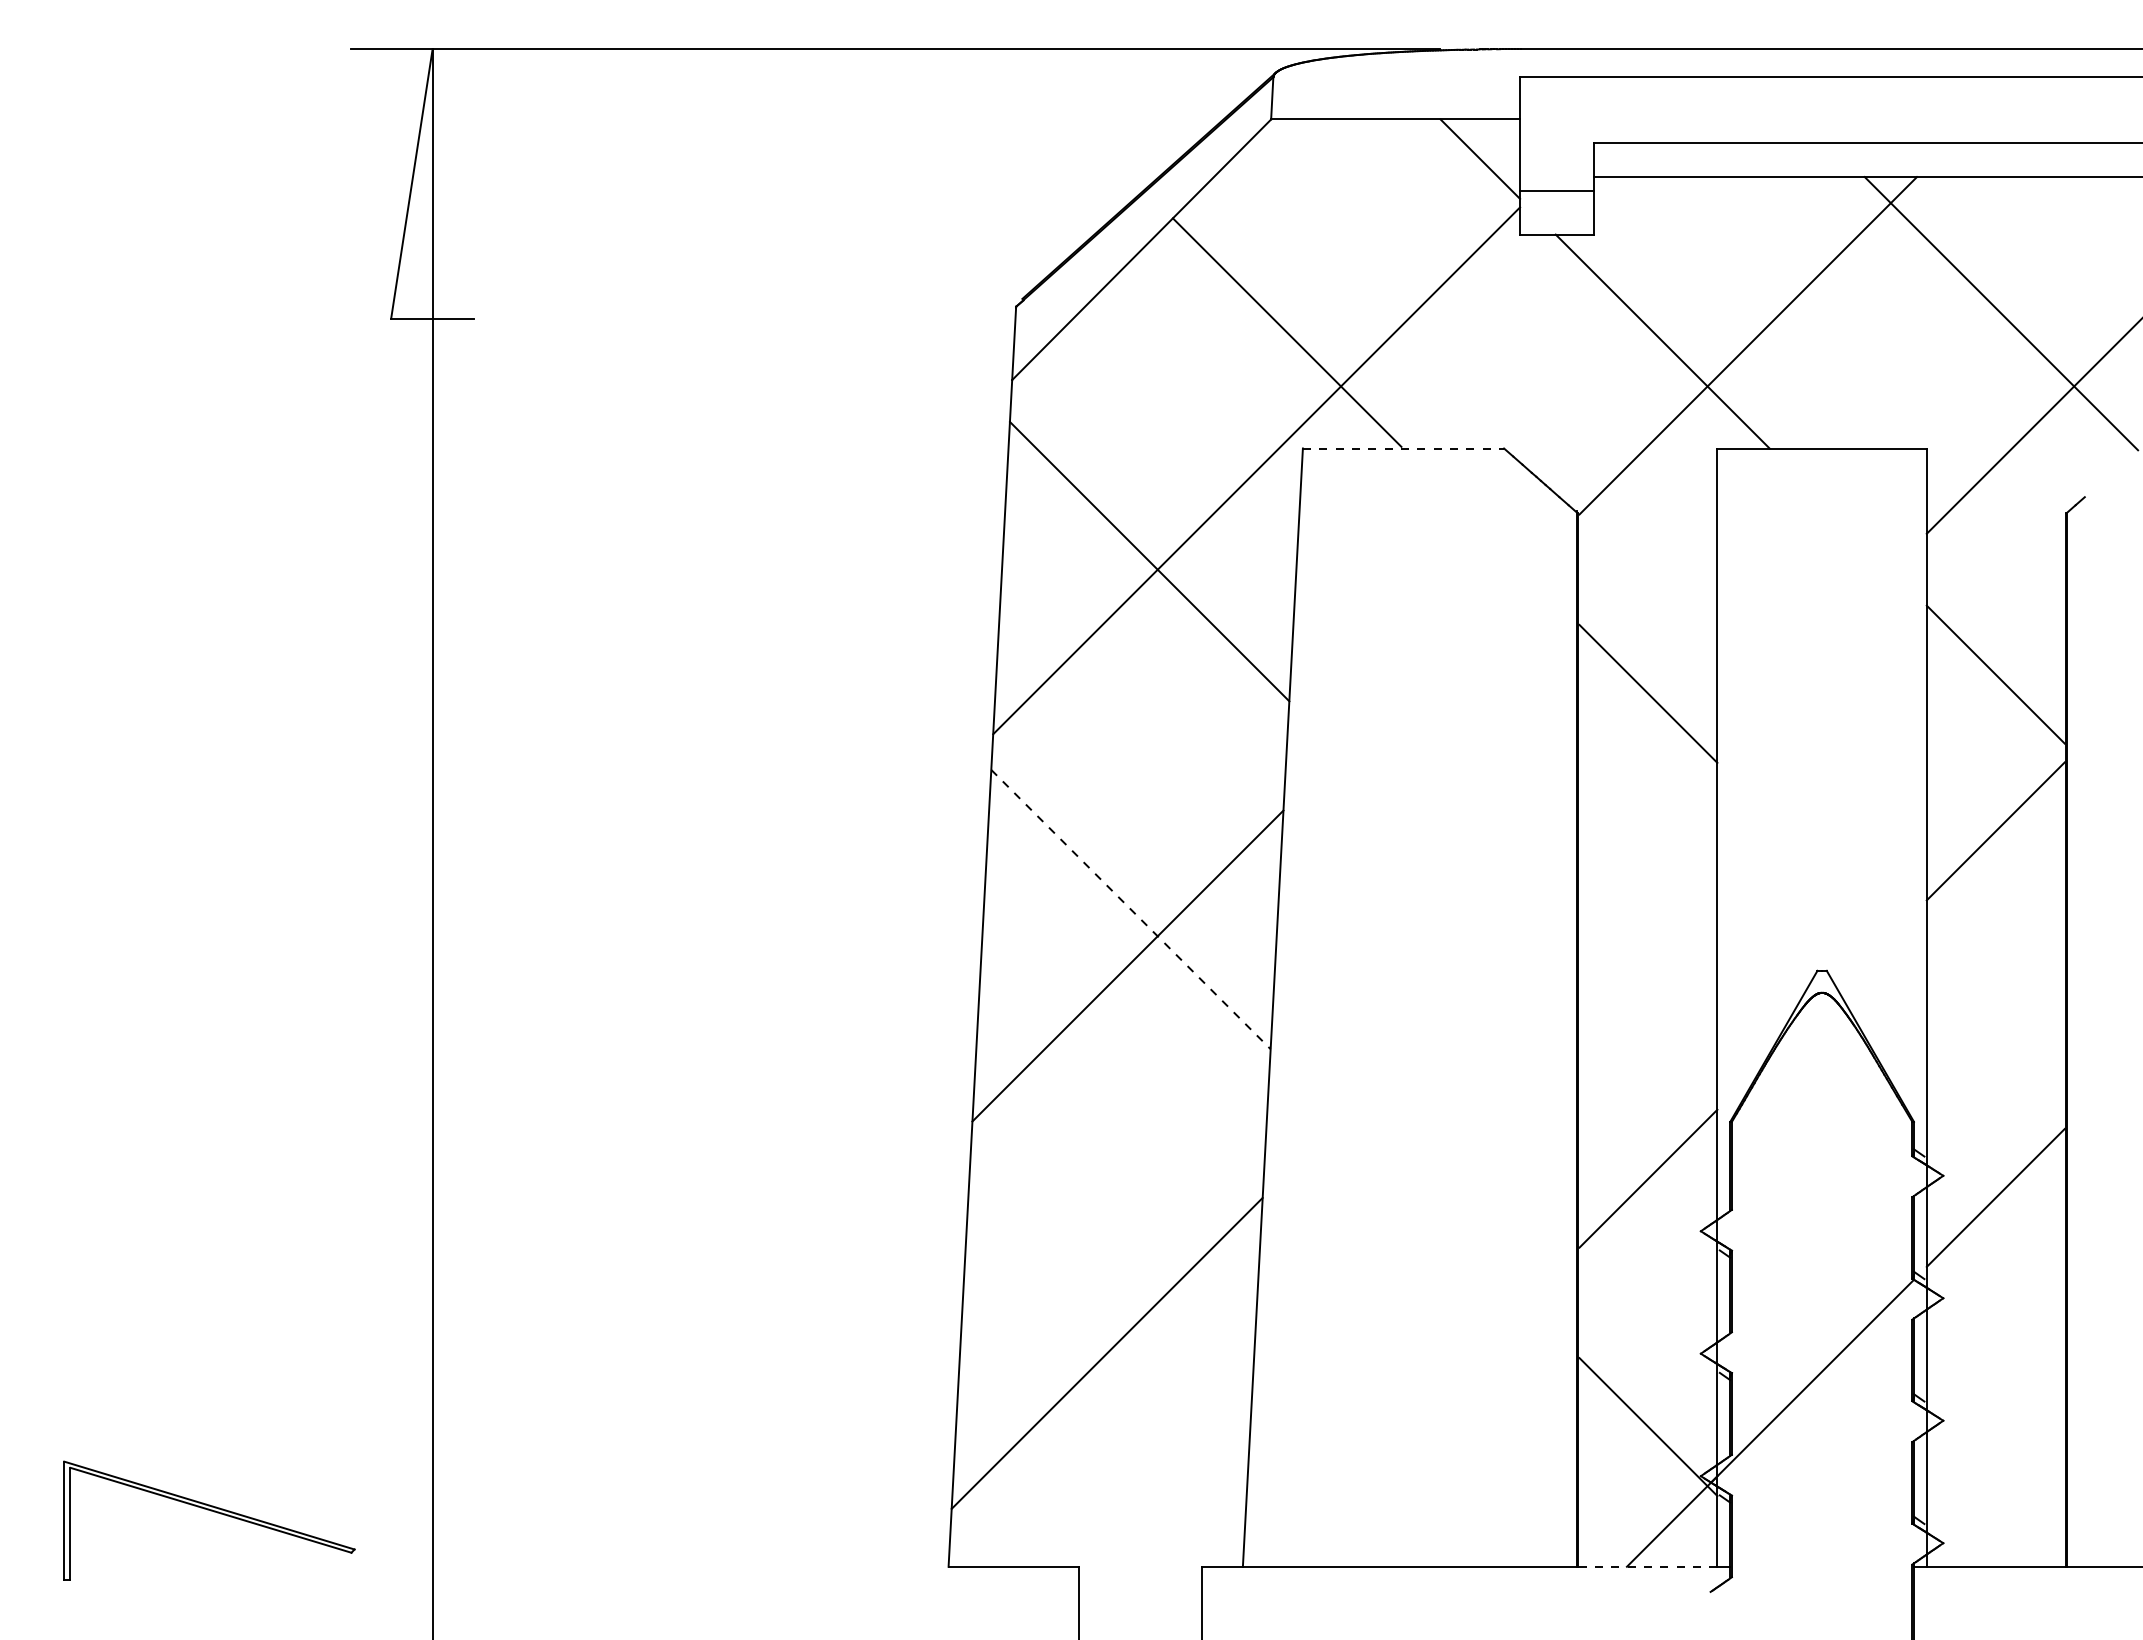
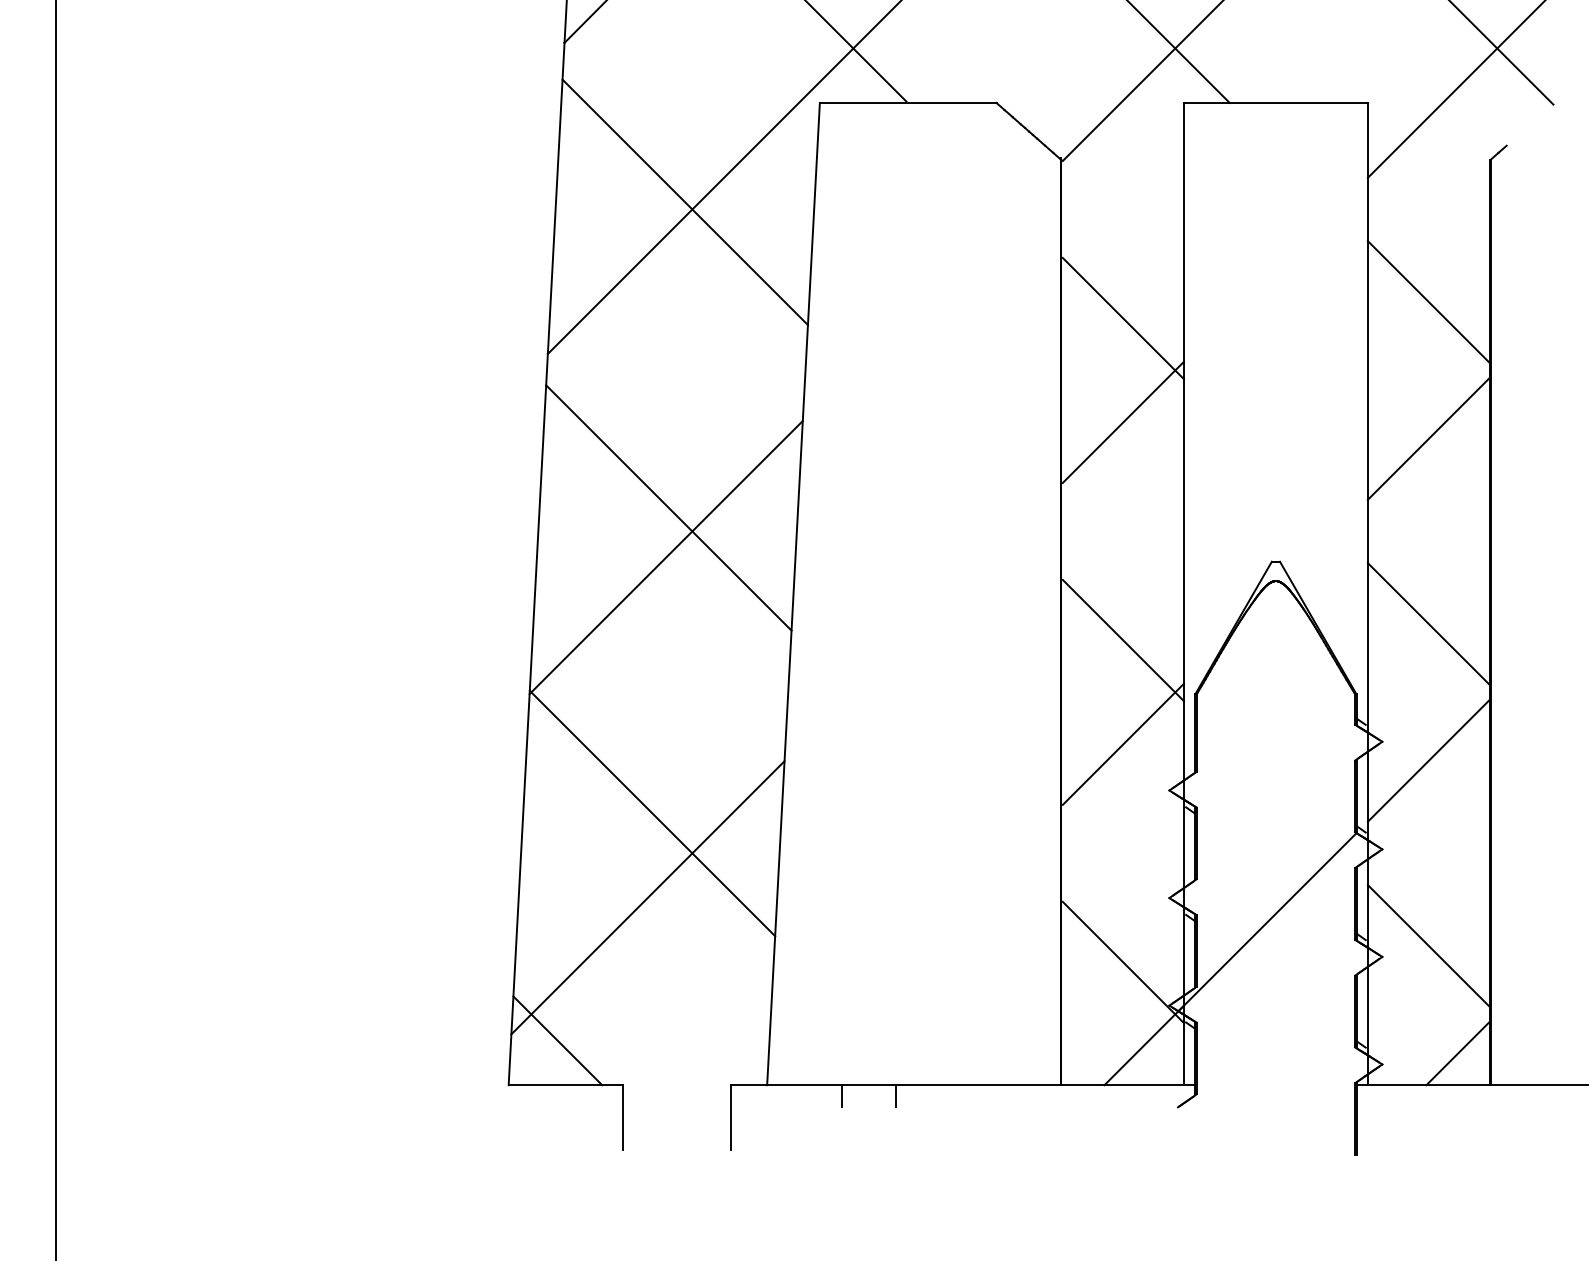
line: (1403, 448) -> (908, 103), dashed -> solid
line: (1648, 812) -> (1123, 422), added
line: (1130, 909) -> (668, 507), dashed -> solid
line: (1995, 1041) -> (1428, 623), added
line: (1648, 1060) -> (1123, 640), added
line: (1112, 1257) -> (652, 813), added
line: (1995, 1407) -> (1428, 945), added
line: (1004, 1515) -> (557, 1040), added
line: (2028, 1530) -> (1457, 1053), added
line: (1647, 1566) -> (1122, 1084), dashed -> solid
line: (1328, 1578) -> (842, 1095), added
line: (1389, 1578) -> (895, 1095), added

